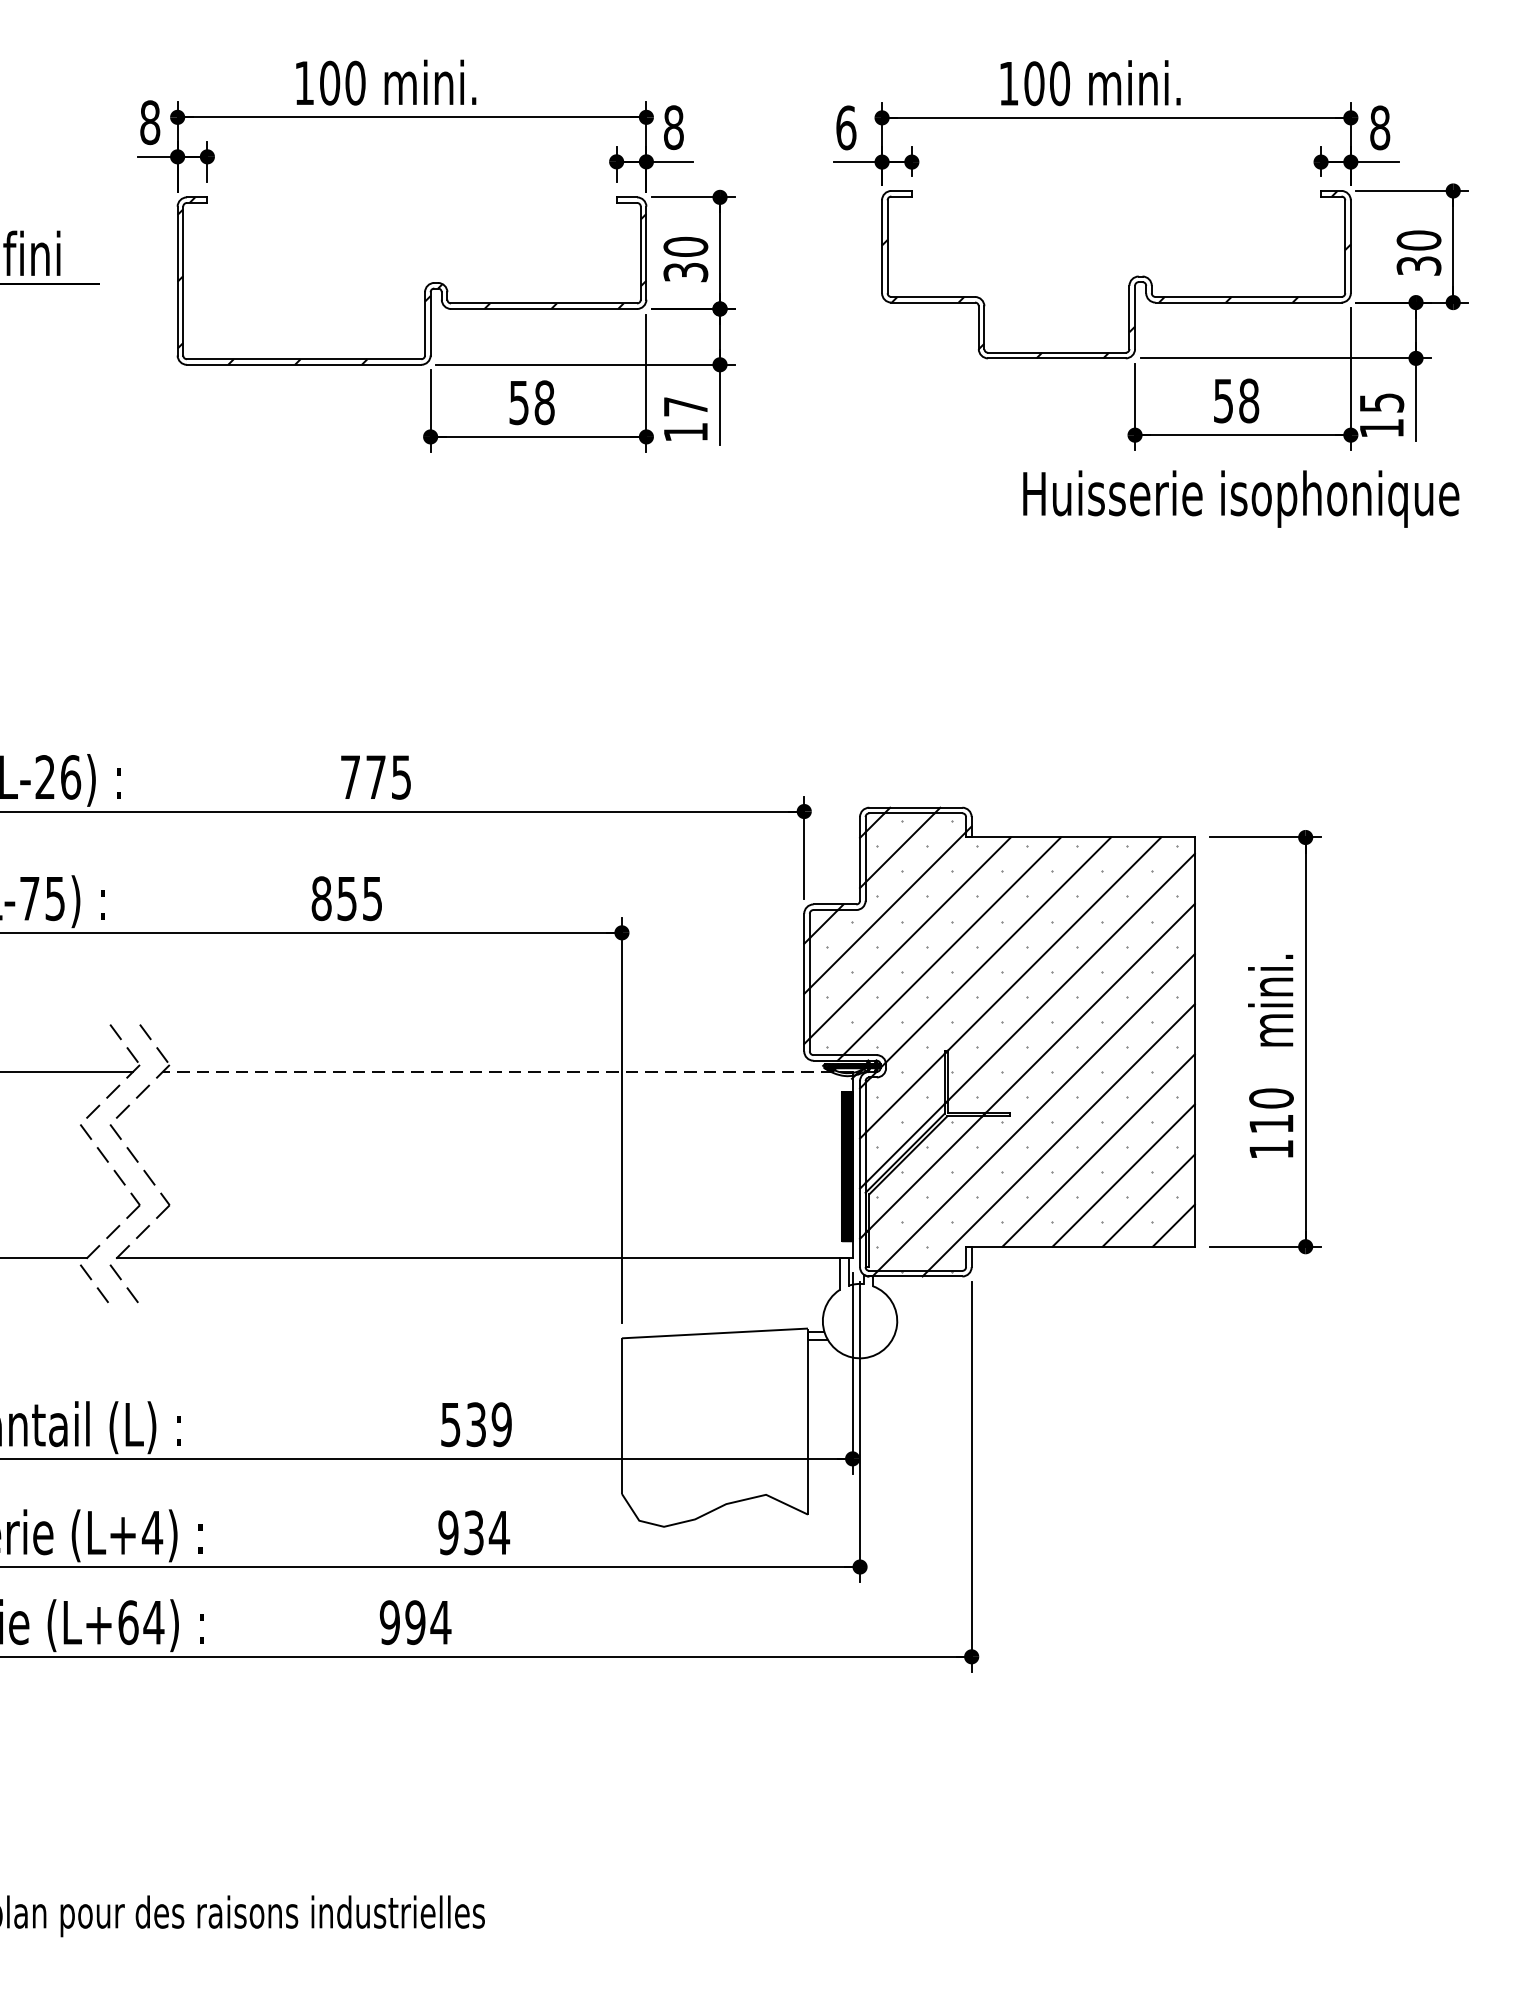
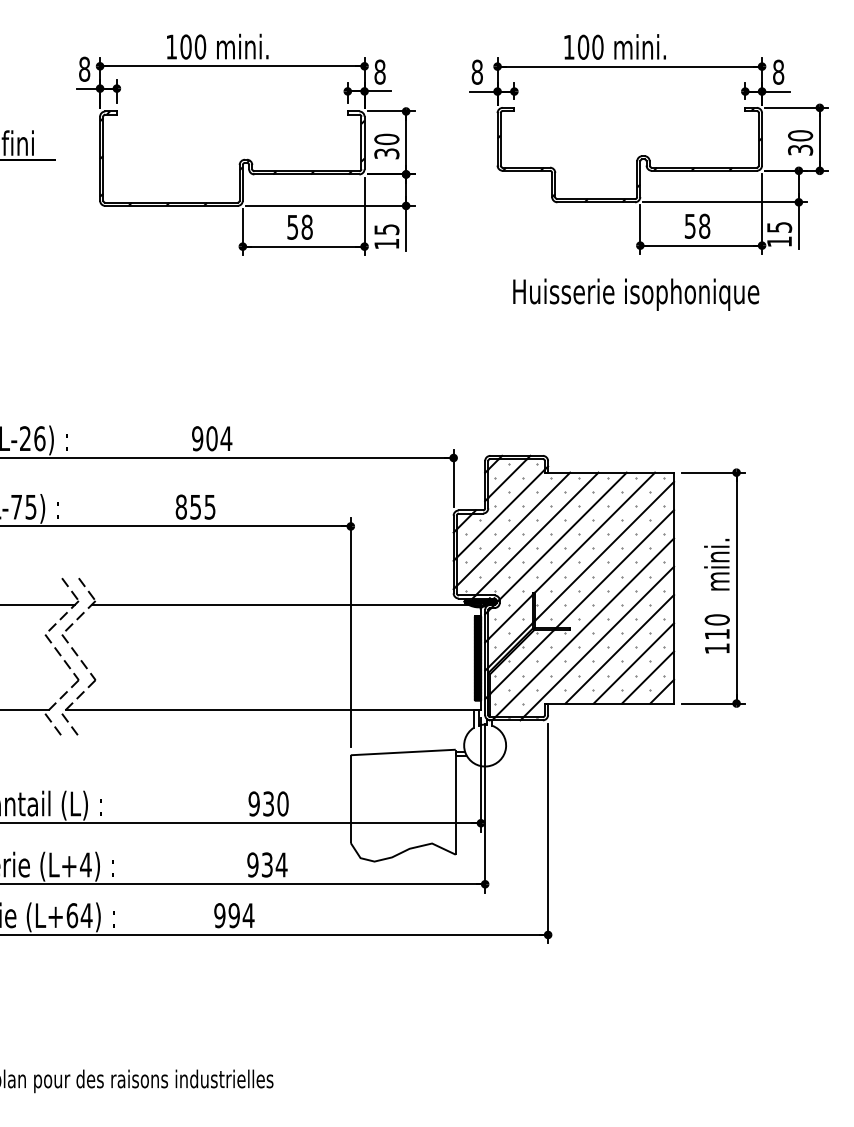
text: (846, 126) -> (477, 71), 6 -> 8
text: (685, 406) -> (386, 229), 17 -> 15
text: (1241, 498) -> (636, 294), moved
text: (376, 776) -> (212, 438), 775 -> 904
line: (507, 1071) -> (286, 604), dashed -> solid
text: (476, 1423) -> (268, 803), 539 -> 930

